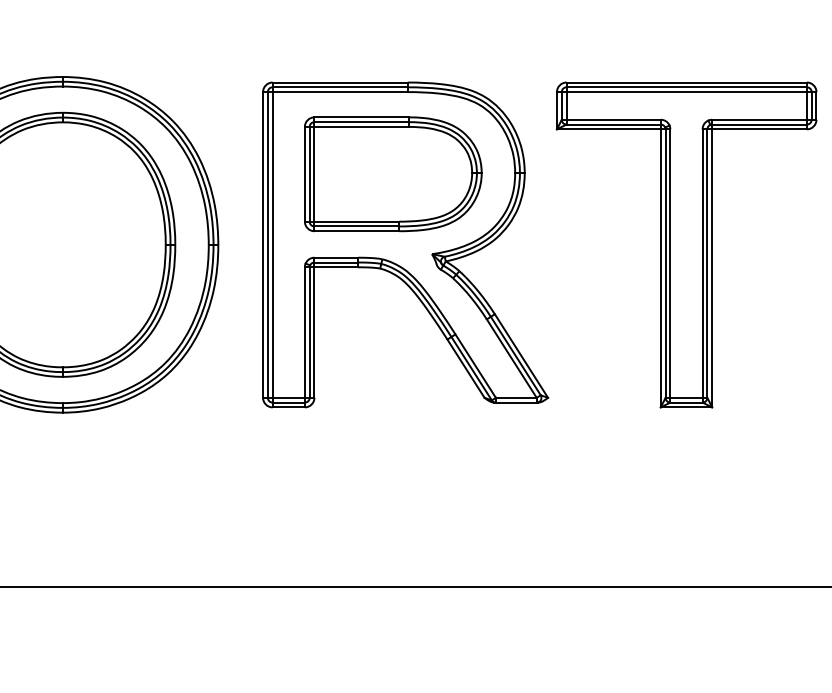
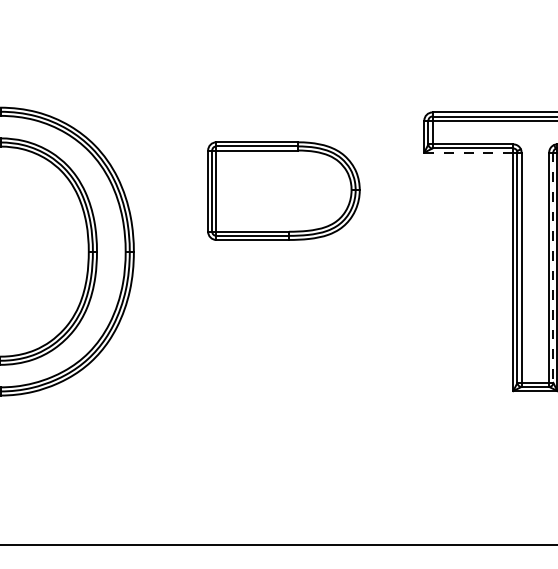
line: (608, 129) -> (468, 152), solid -> dashed
part: (405, 244) -> (294, 251), removed
line: (707, 264) -> (553, 268), solid -> dashed

